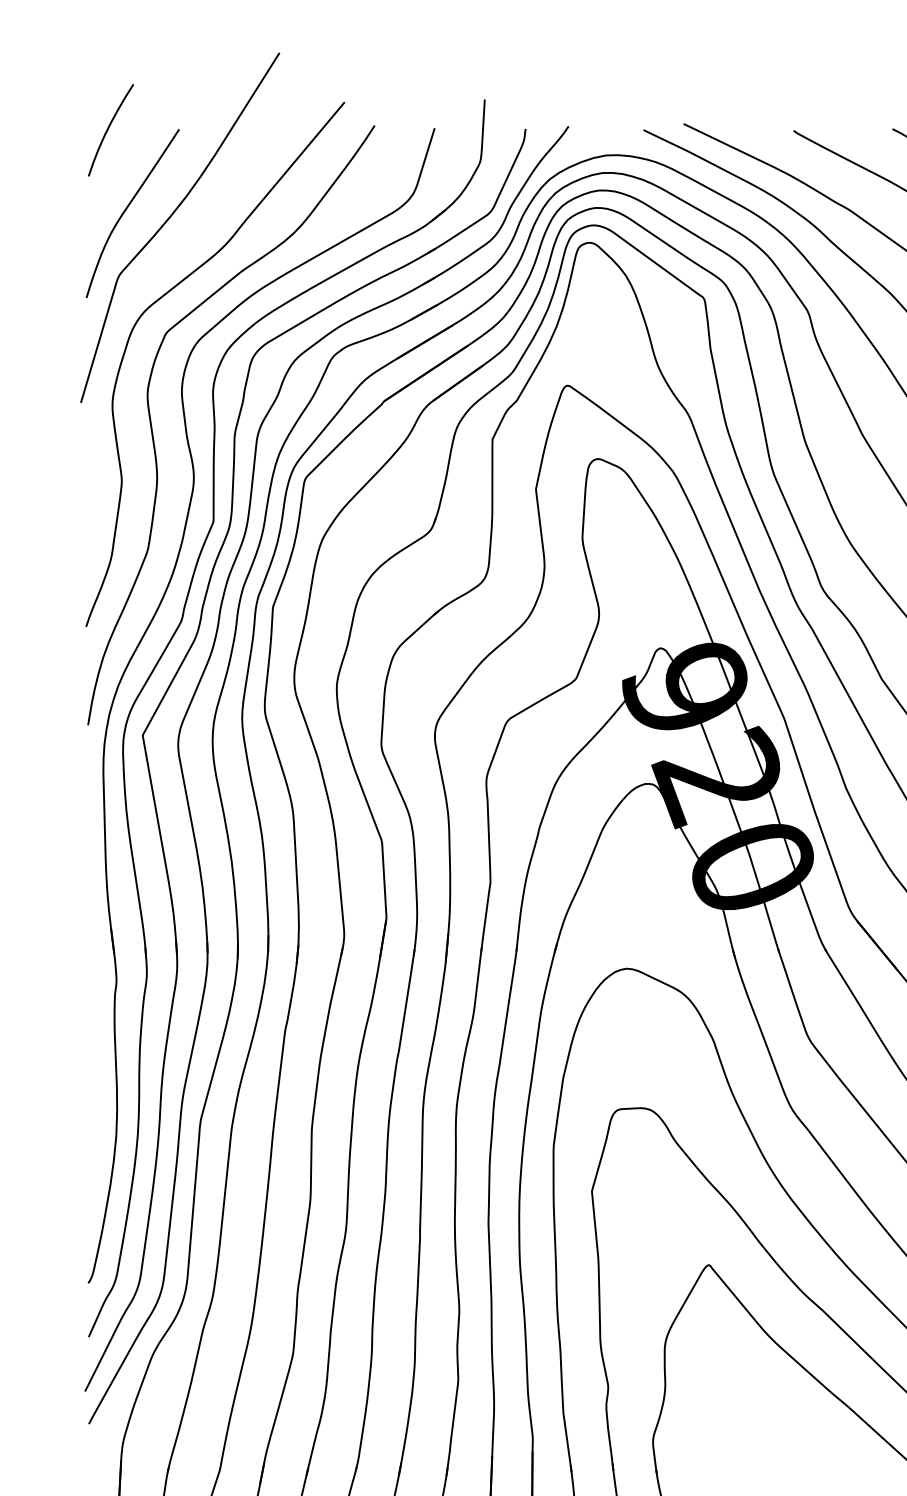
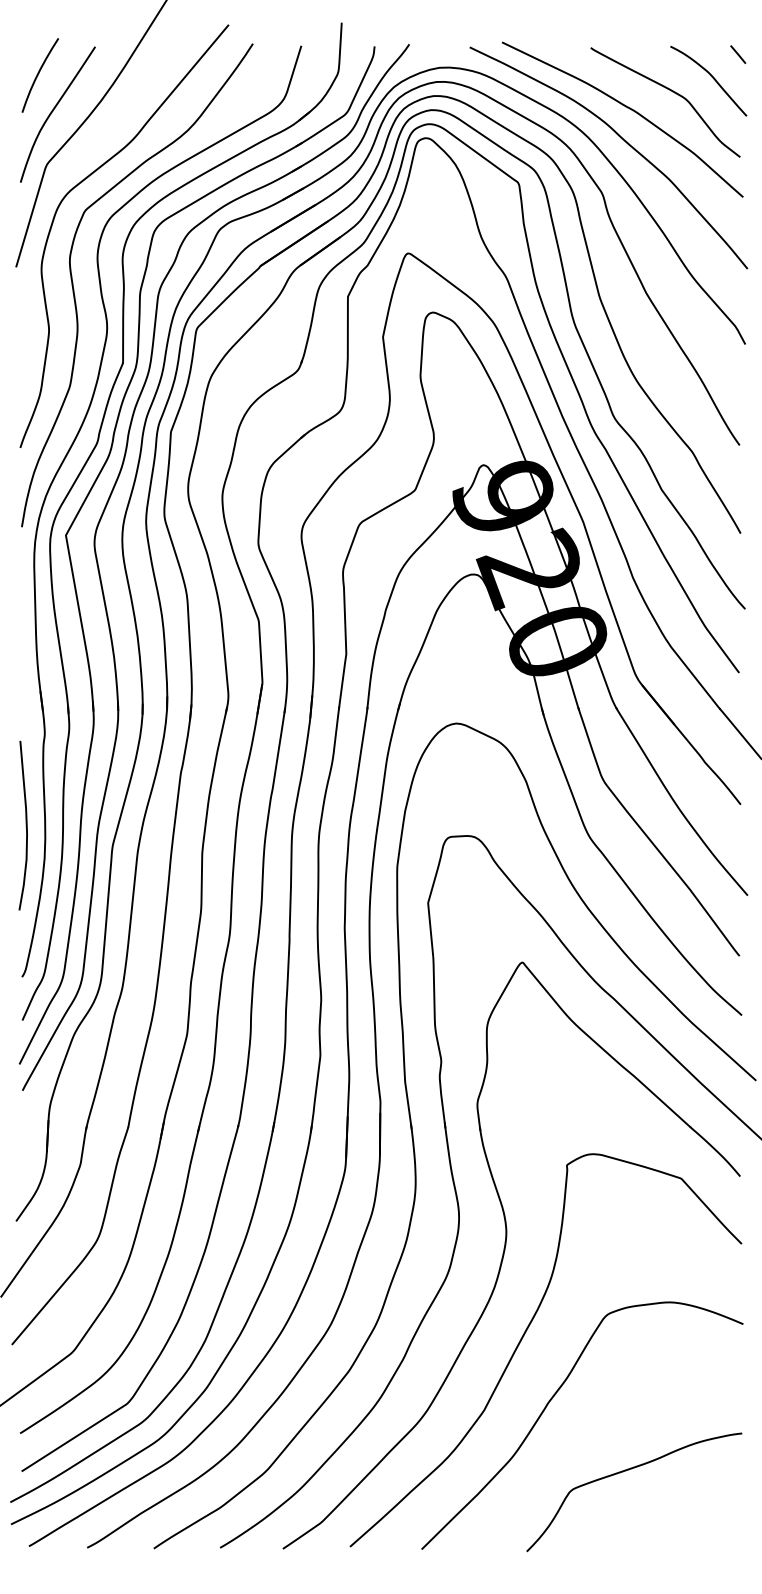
curve: (108, 130) -> (38, 75), moved
curve: (92, 1095) -> (25, 825), added

